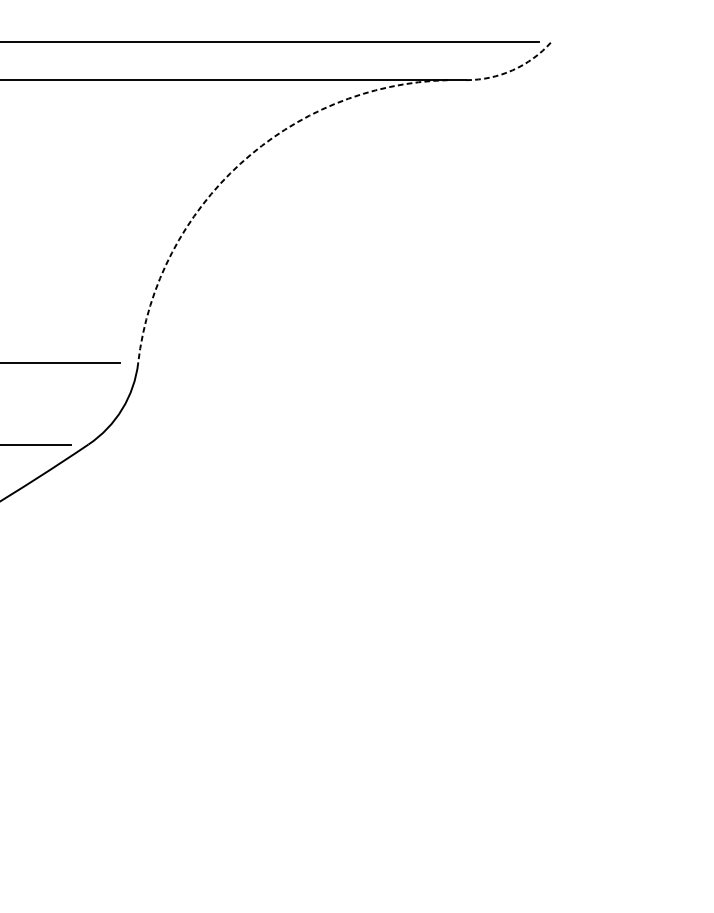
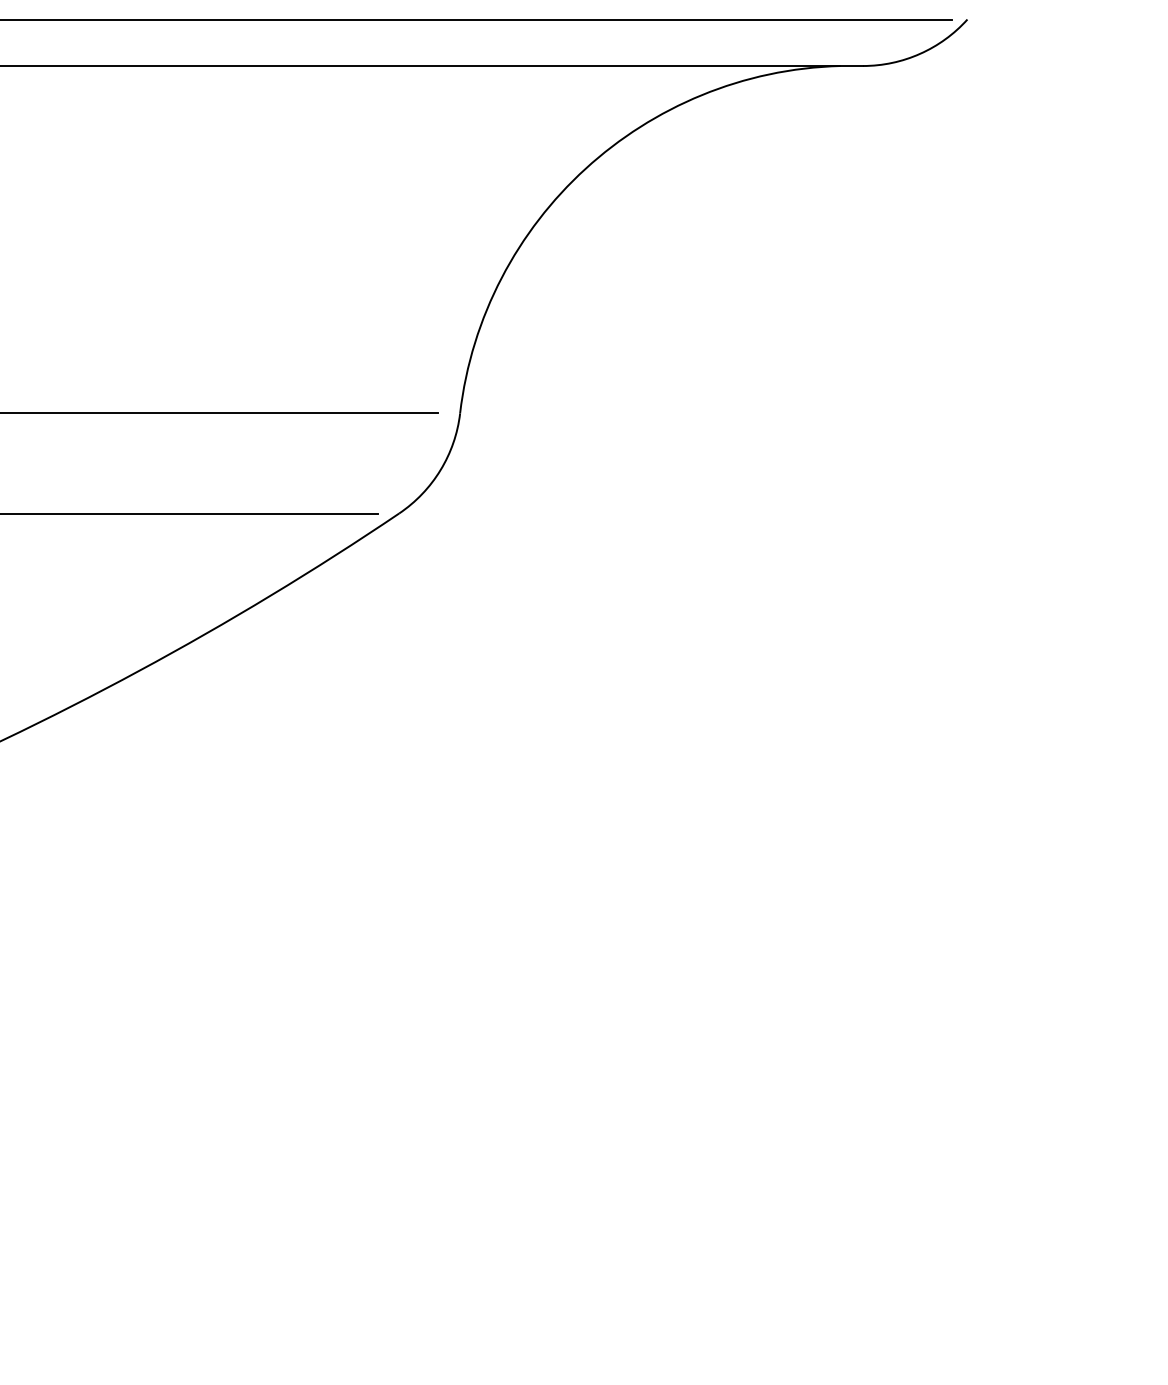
arc: (512, 69) -> (920, 53), dashed -> solid
arc: (240, 163) -> (585, 168), dashed -> solid

